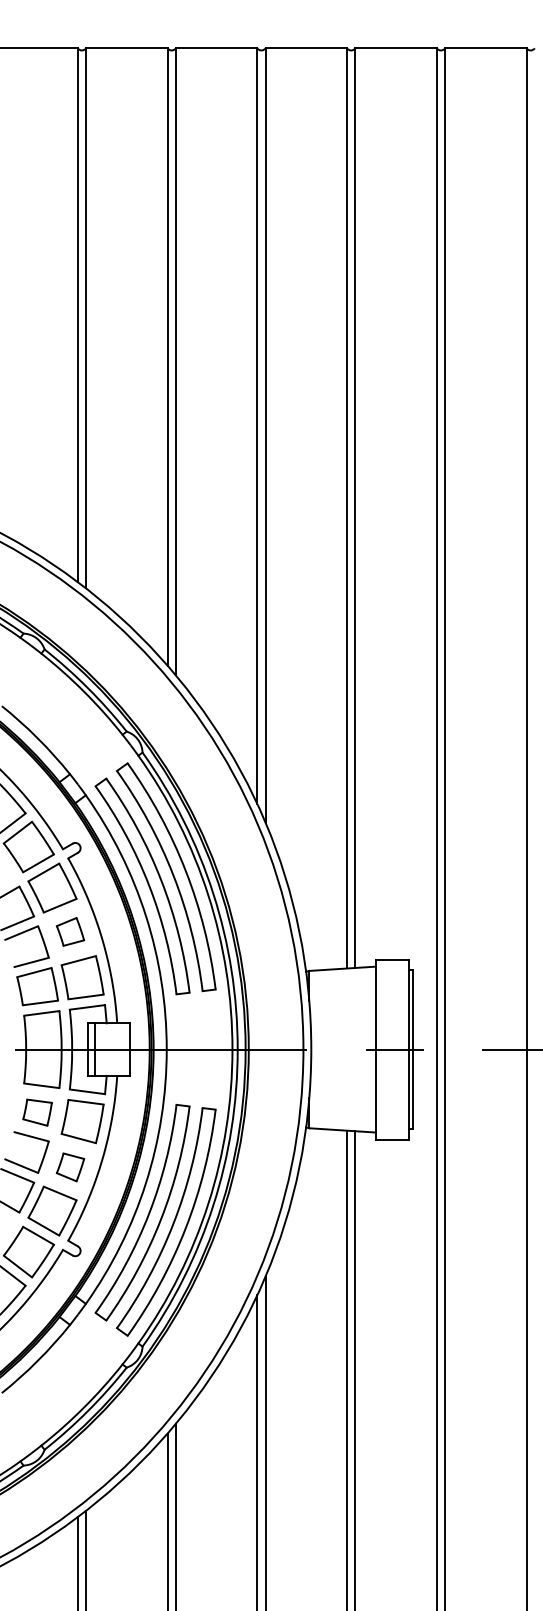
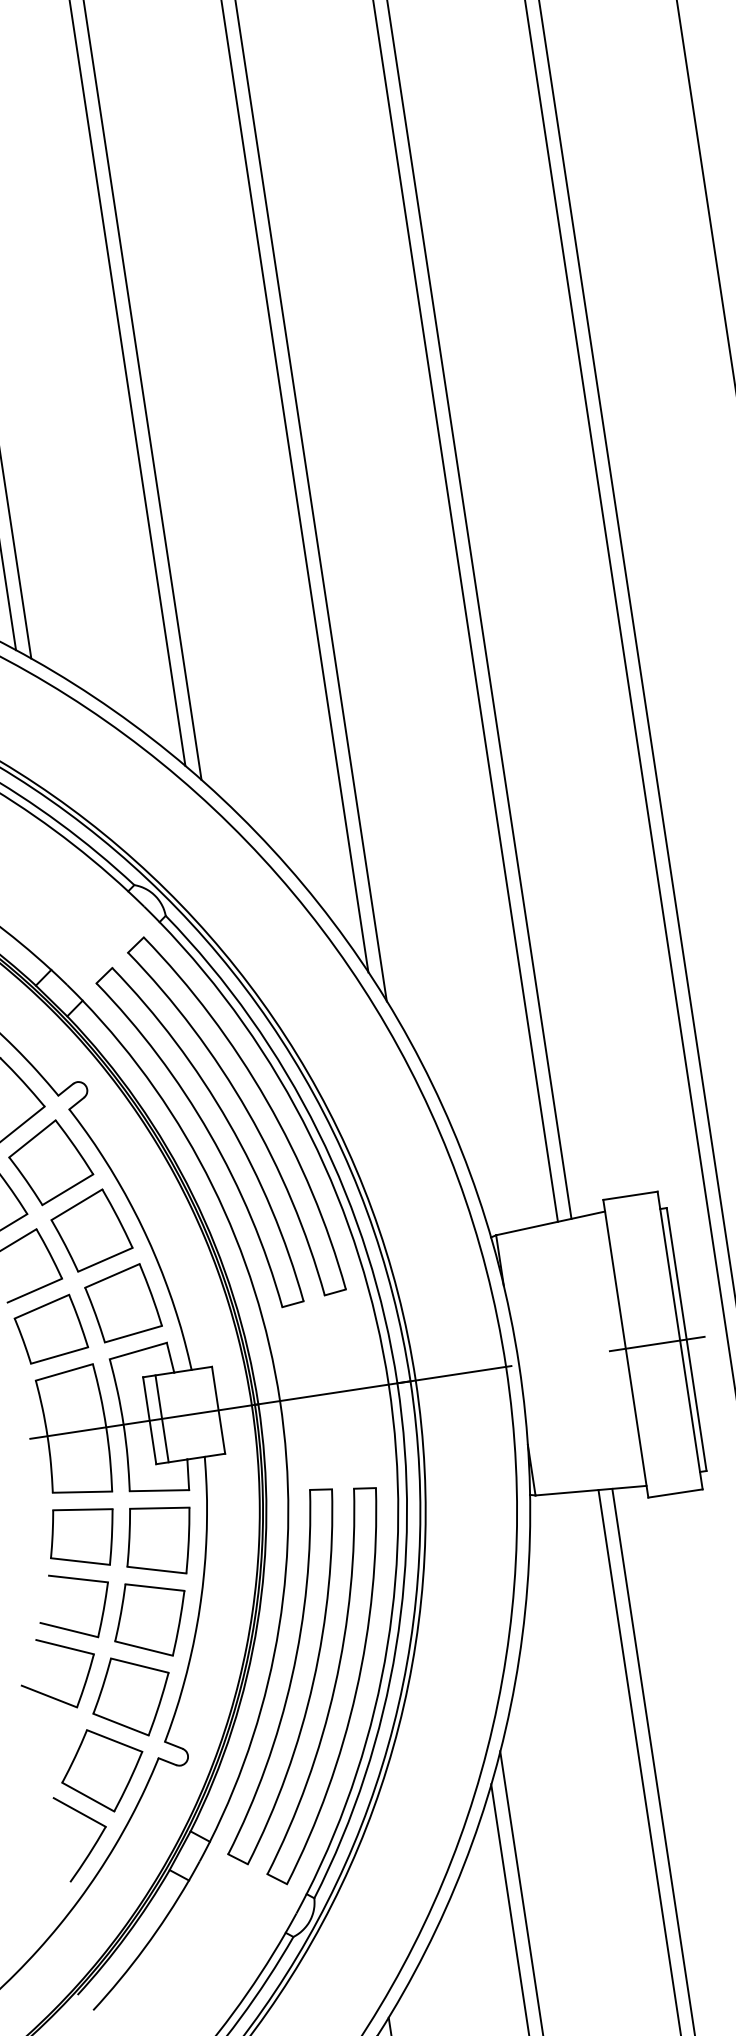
part: (70, 931) -> (91, 1229), size x1.67
part: (37, 1112) -> (82, 1537), size x1.43
part: (70, 1167) -> (150, 1620), size x1.67

